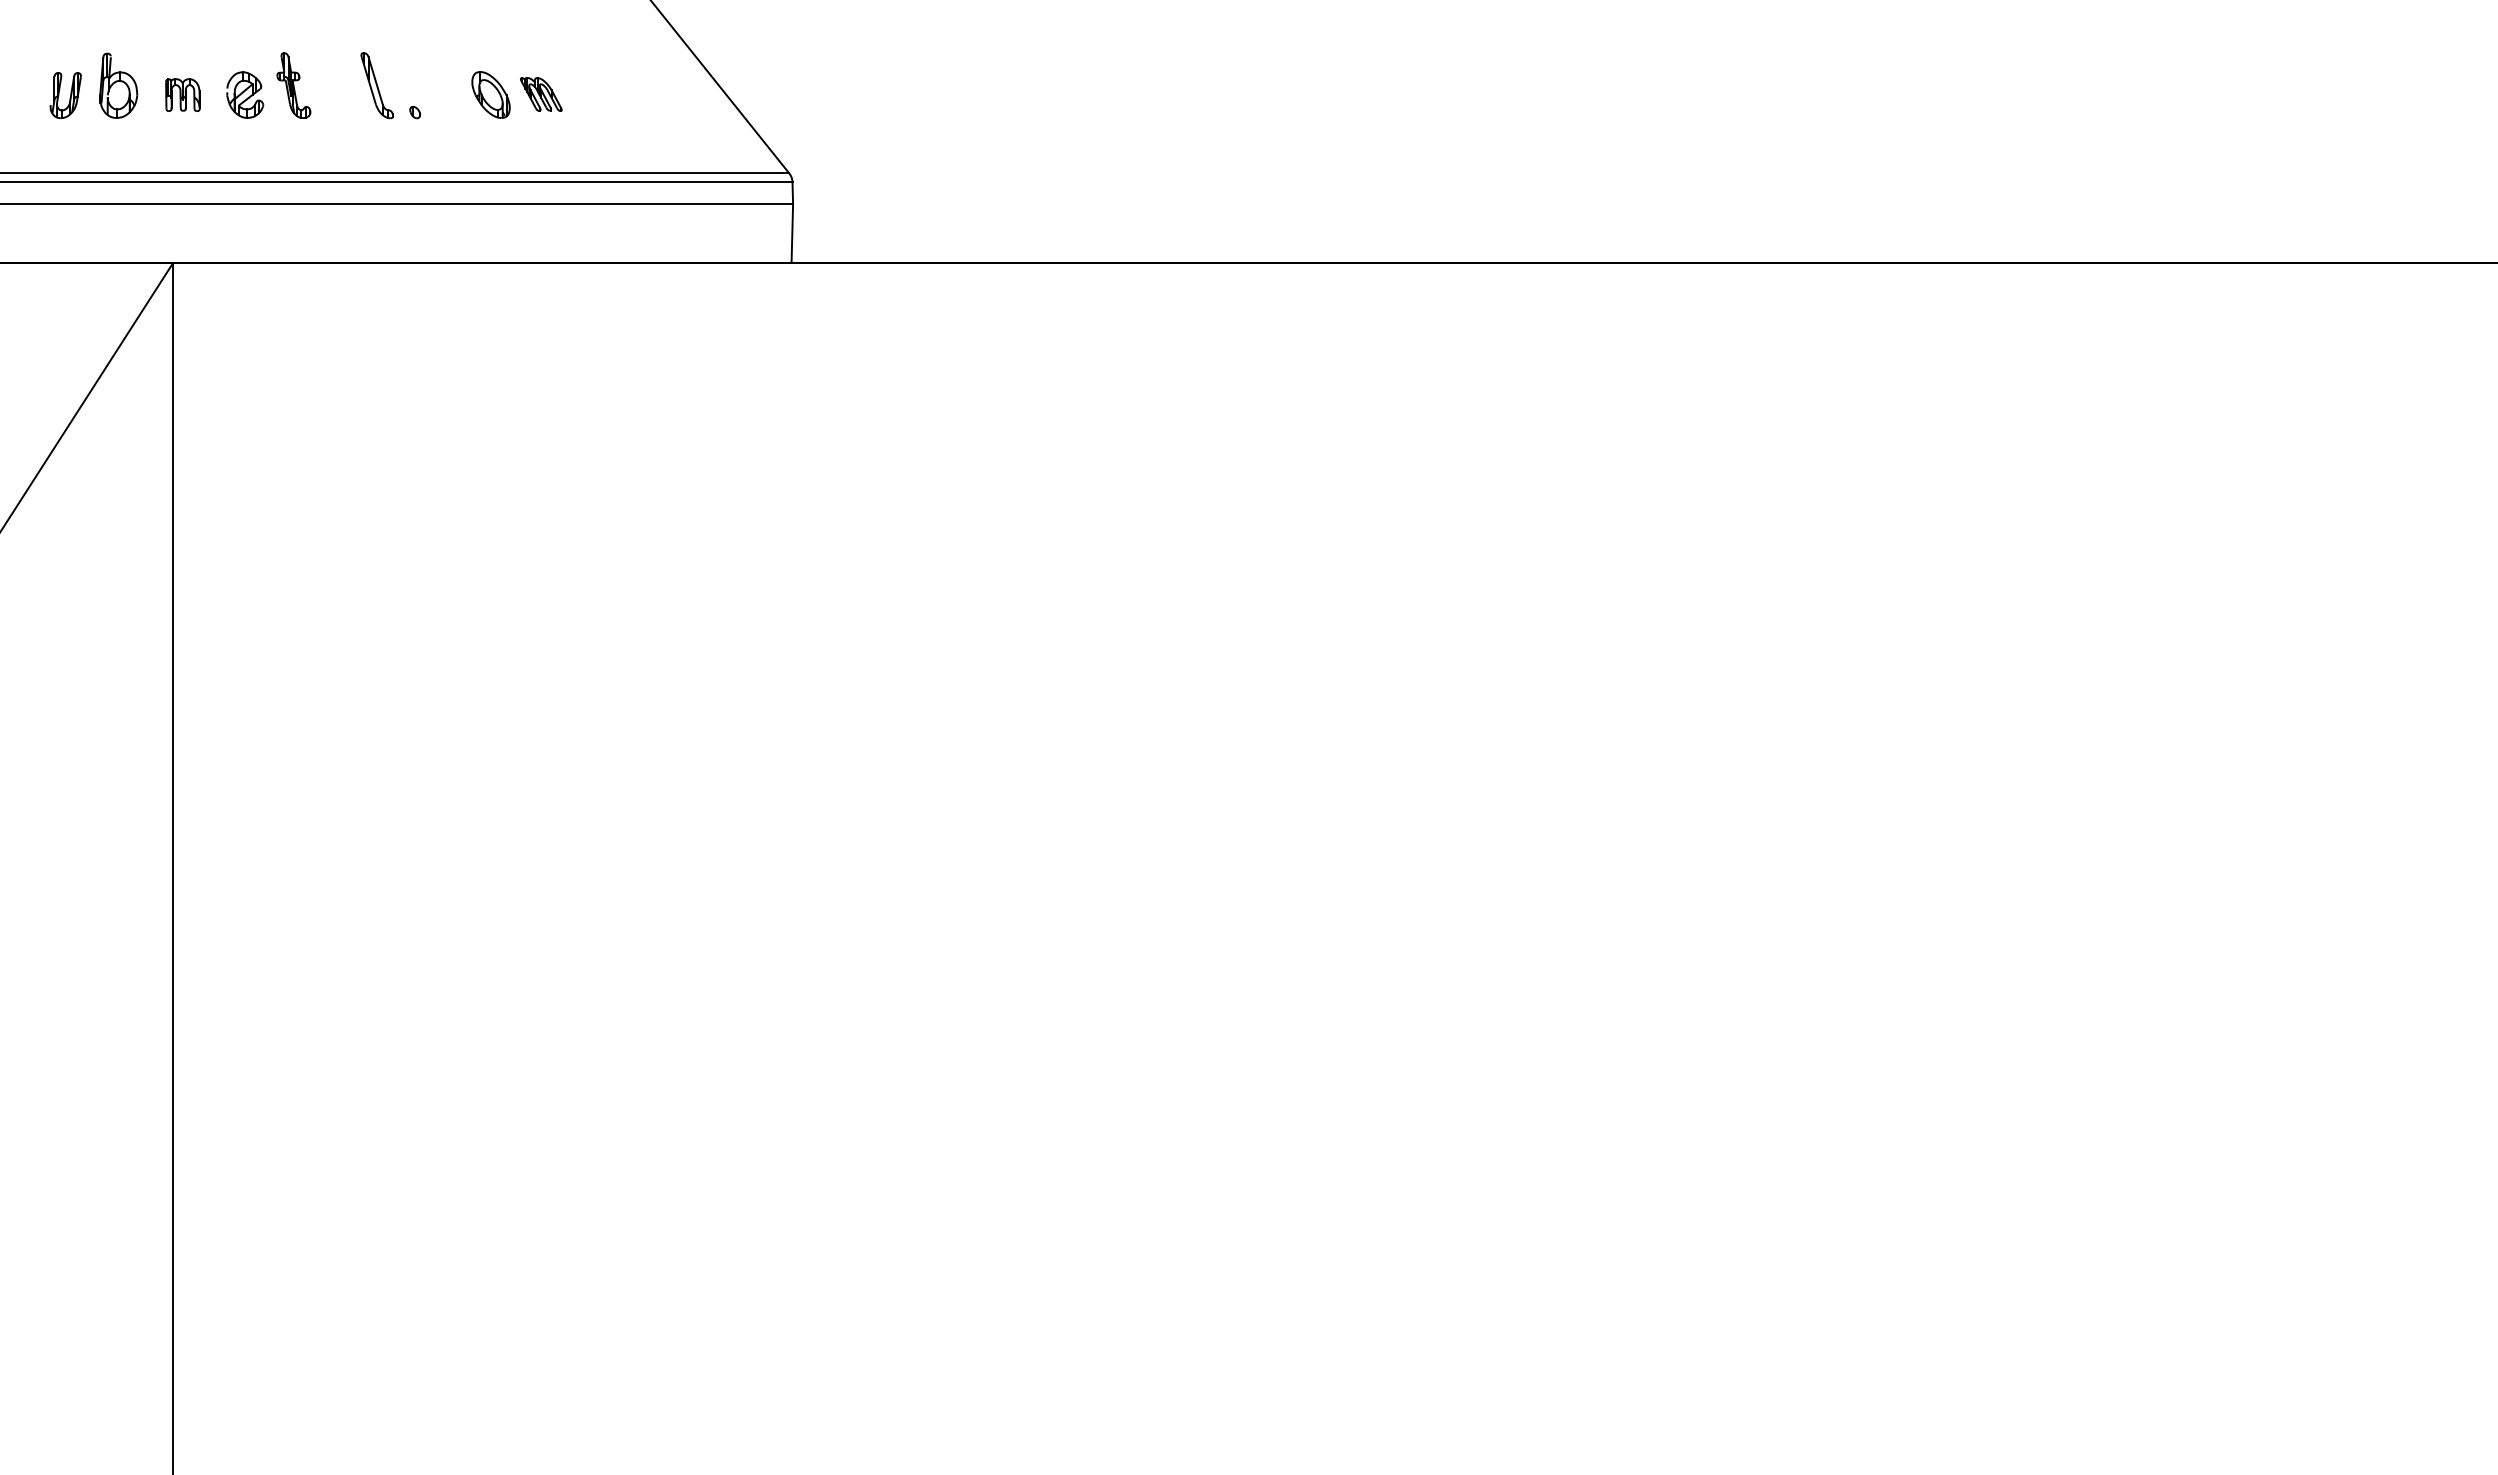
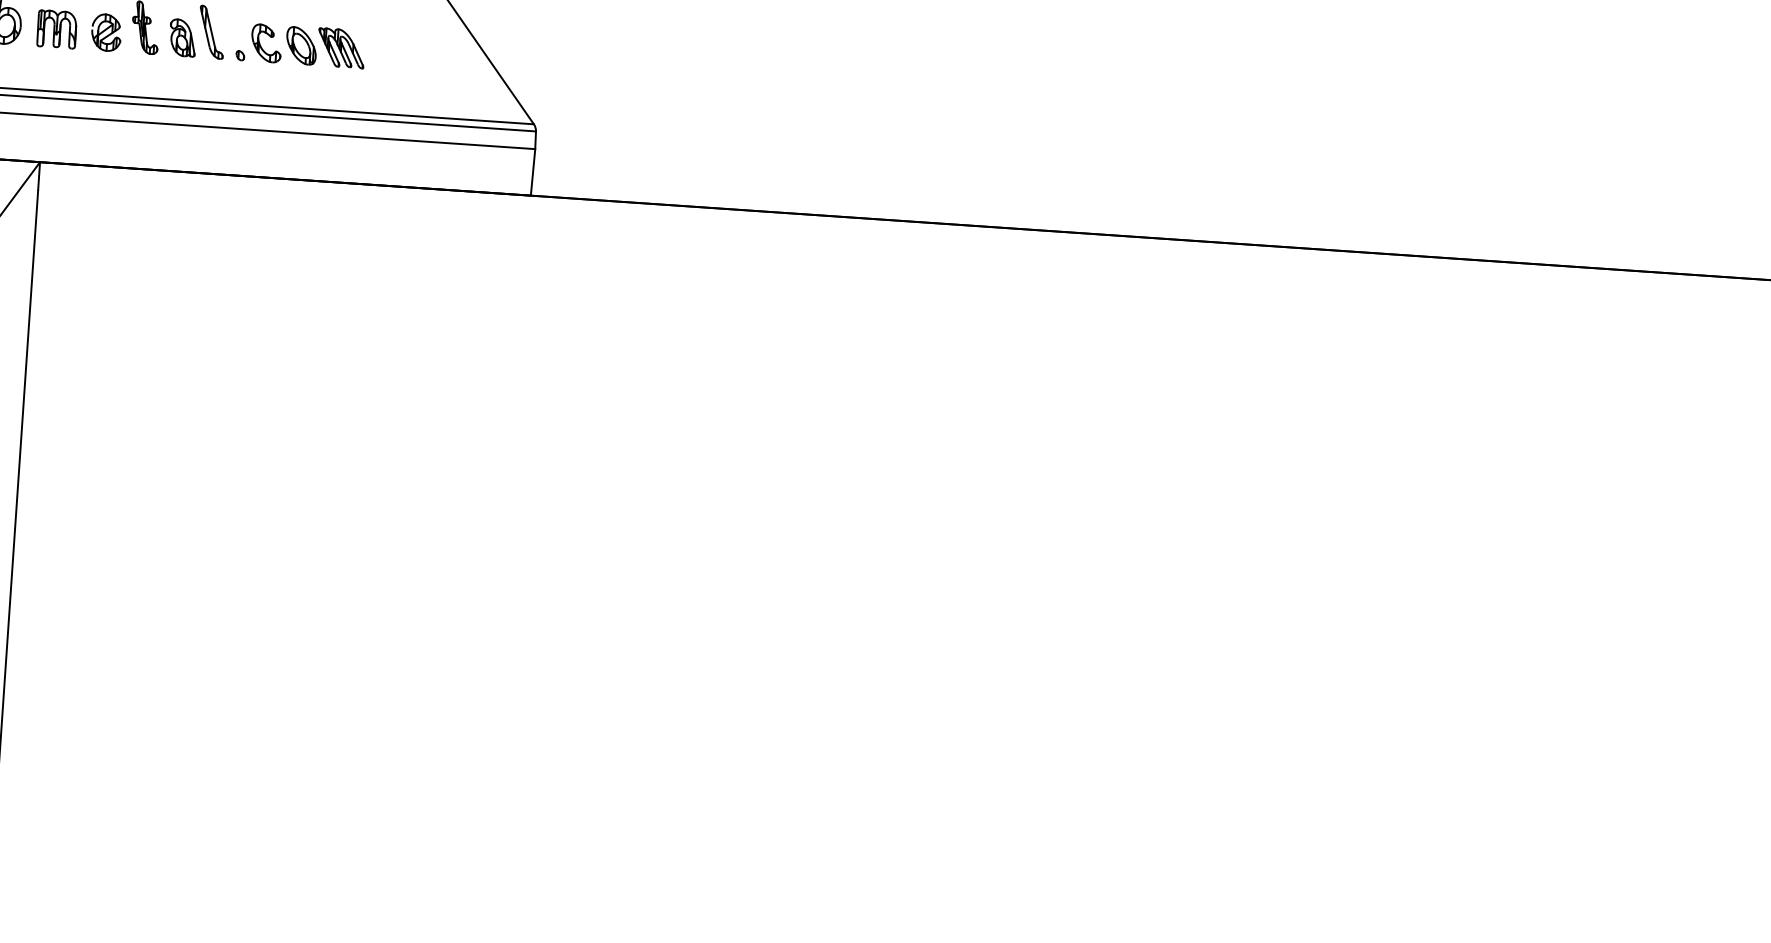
part: (182, 94) -> (56, 28), size x1.43
part: (341, 94) -> (182, 37), added
part: (541, 94) -> (341, 48), size x1.43
part: (440, 98) -> (261, 45), added

